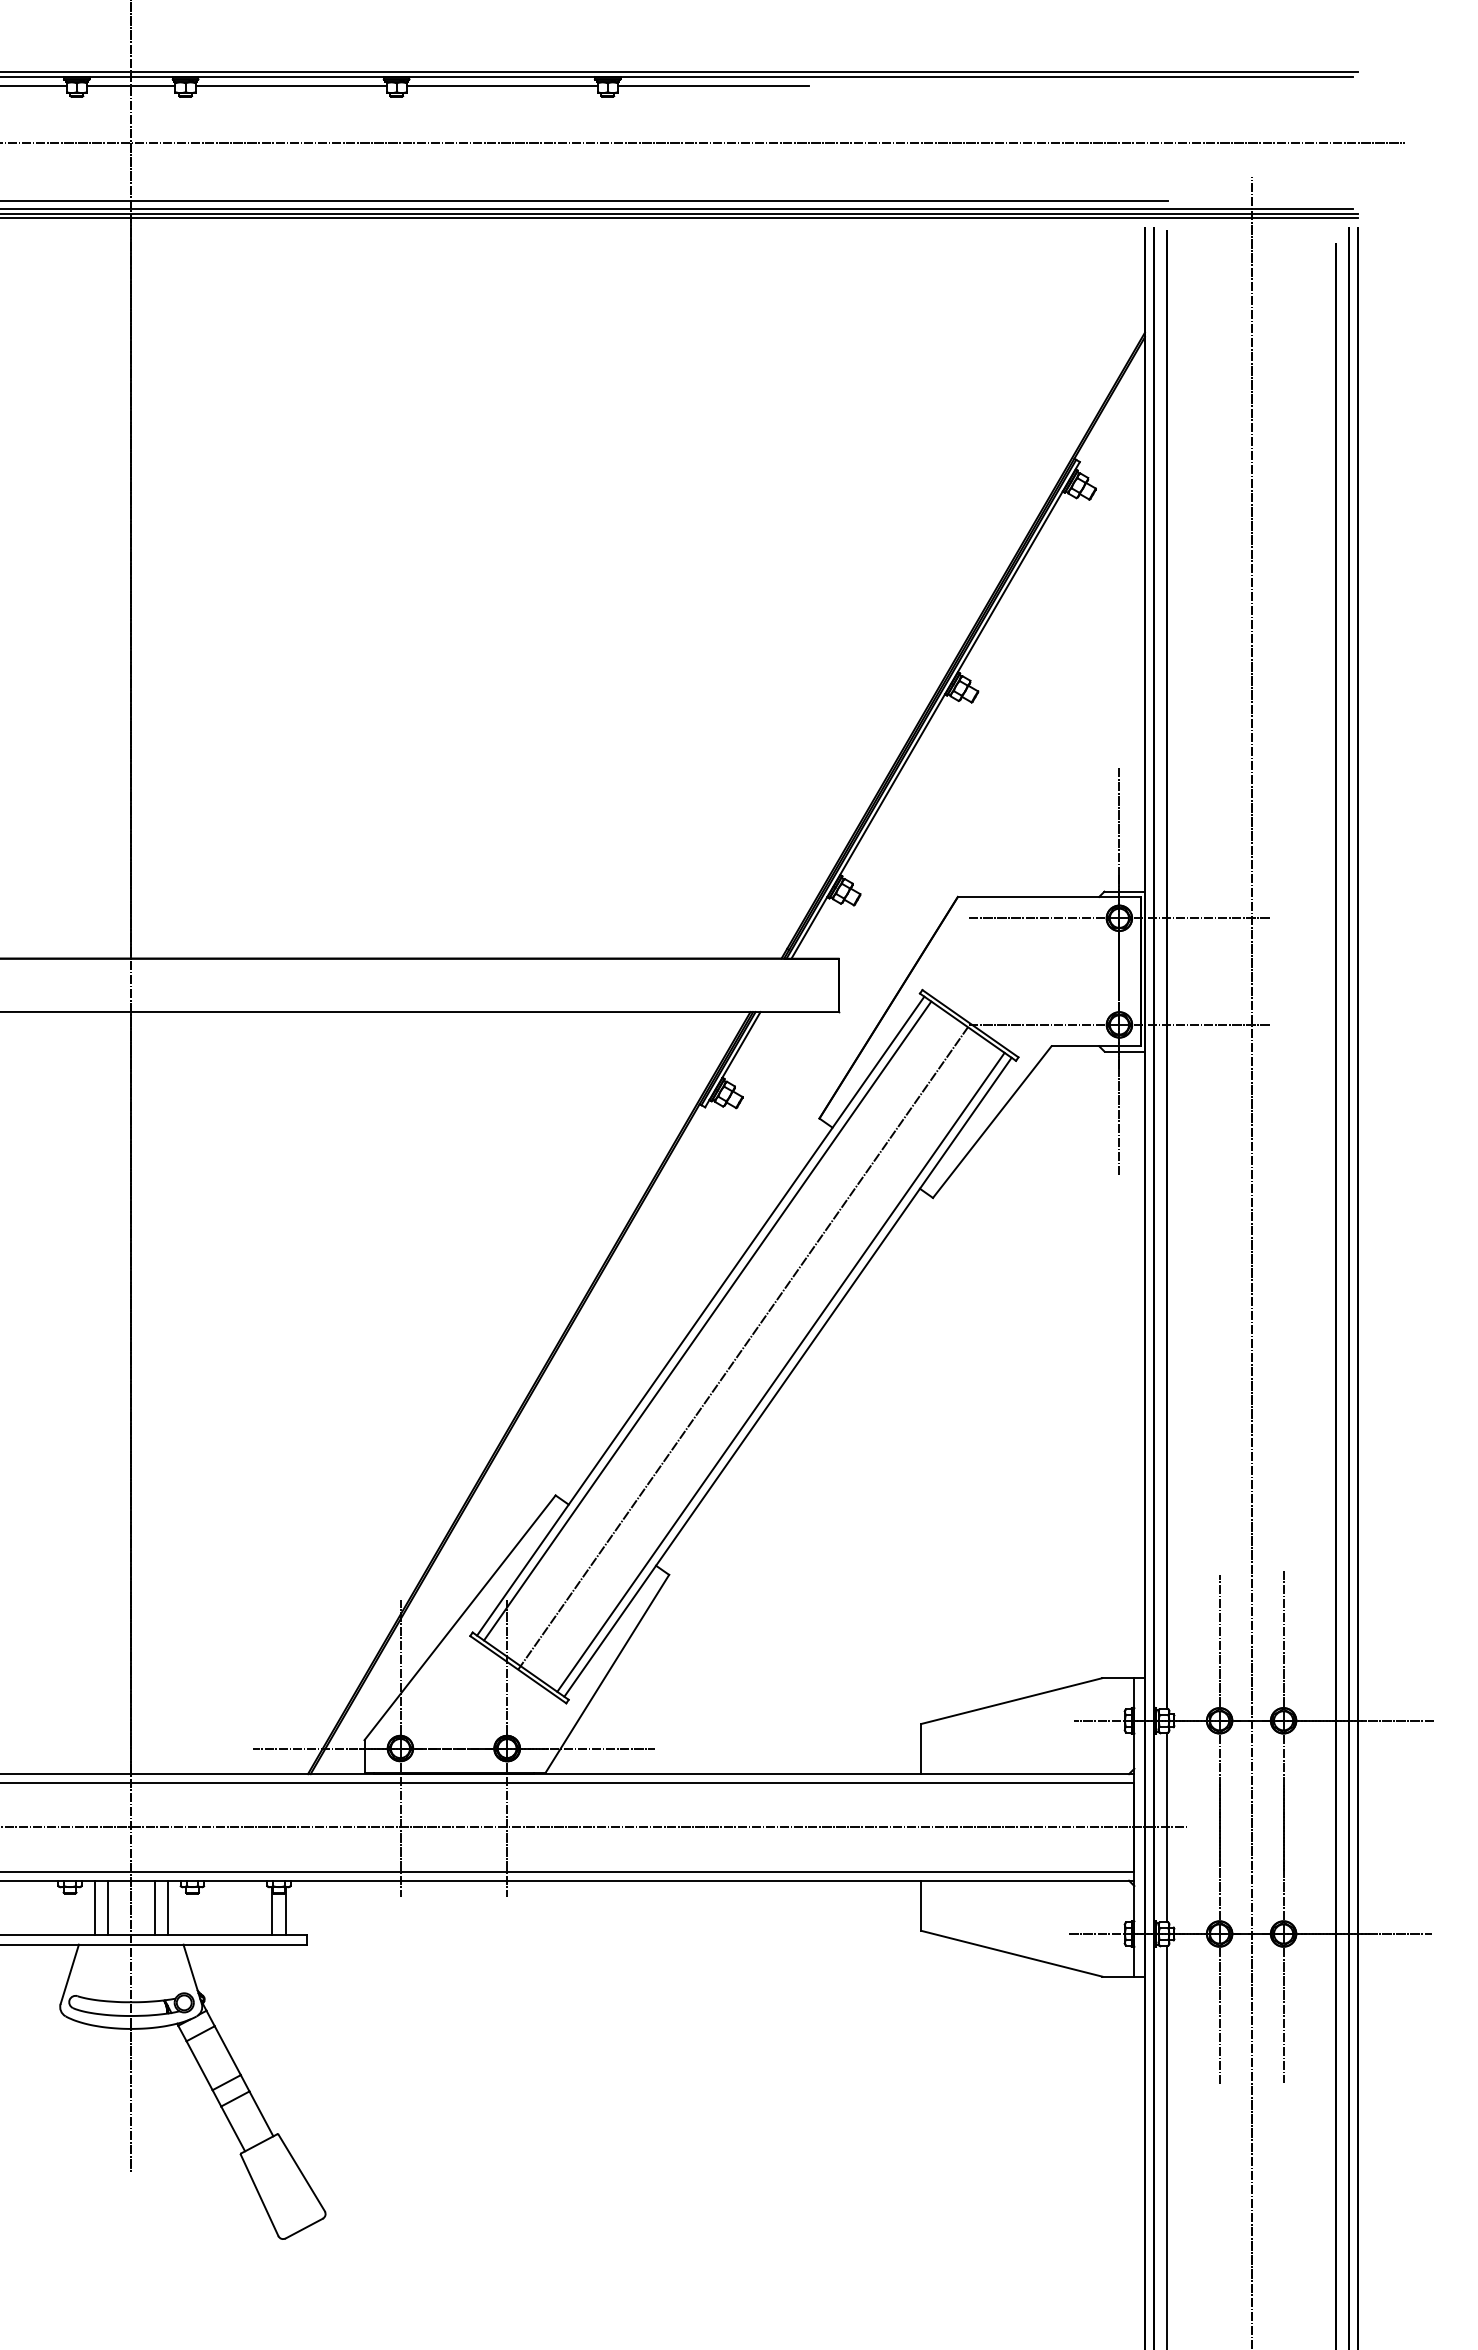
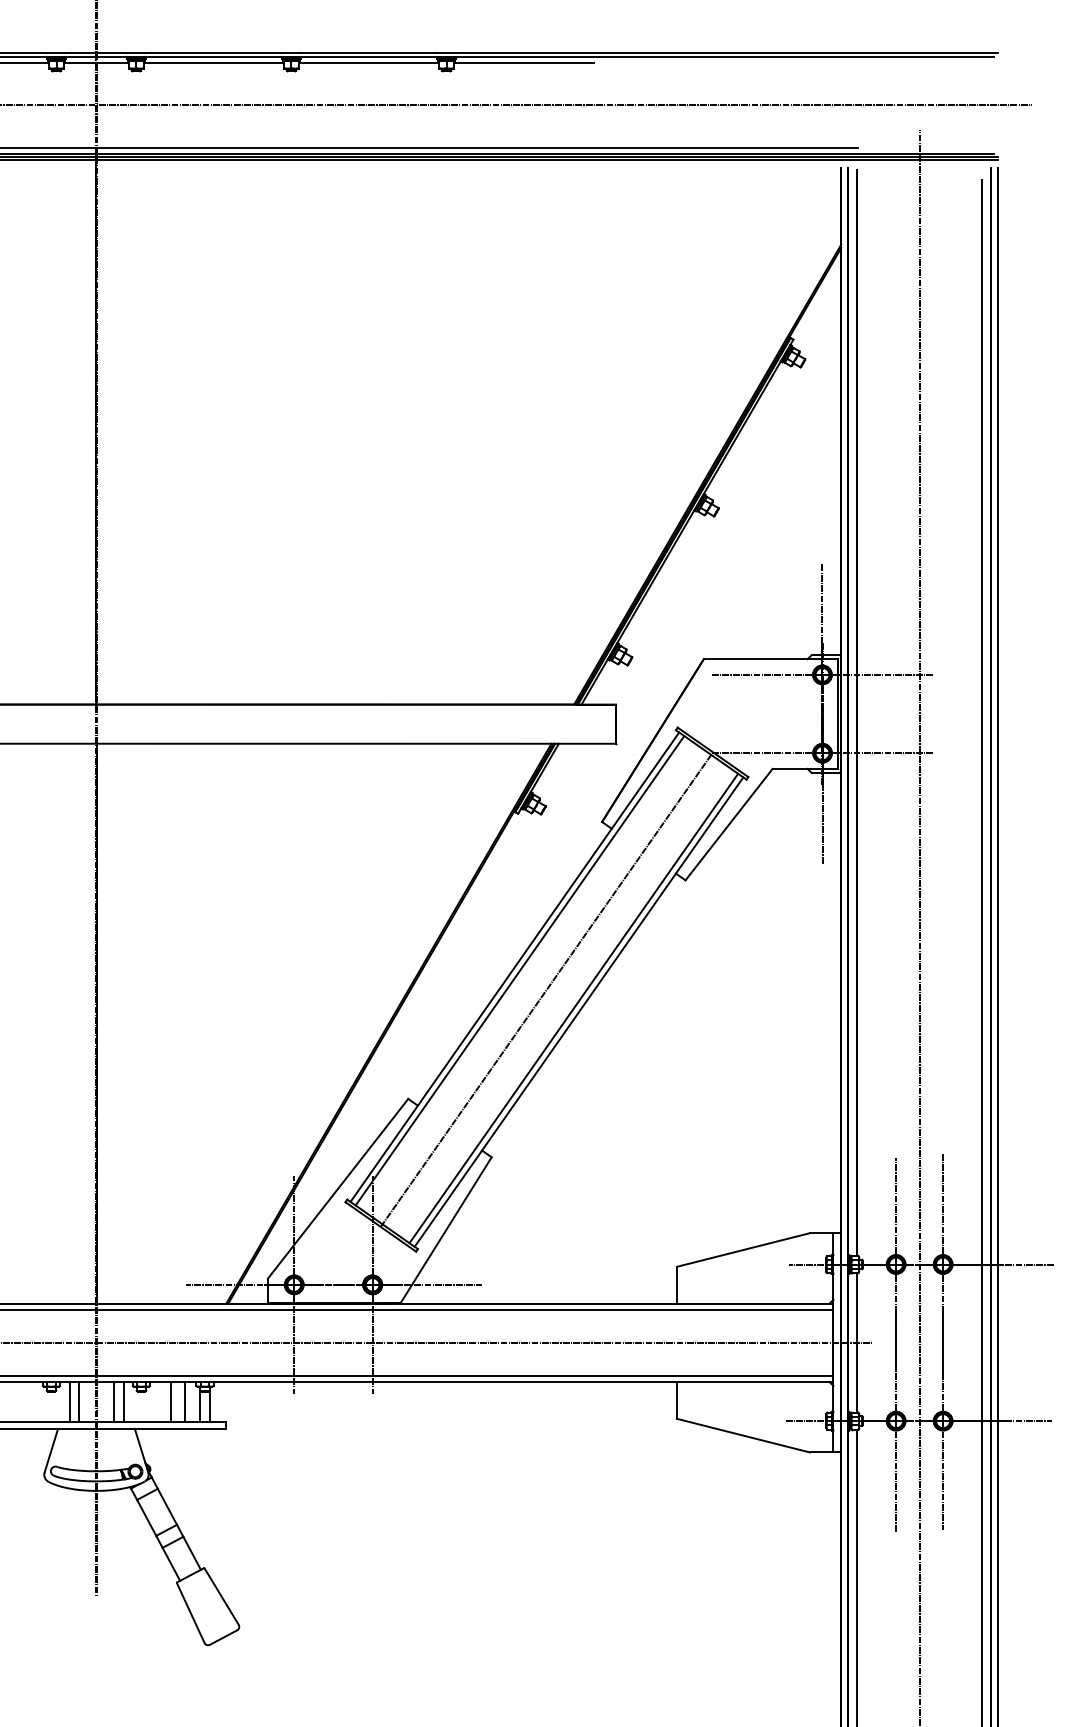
line: (232, 1907) -> (170, 1401), added
line: (252, 1907) -> (185, 1401), added

